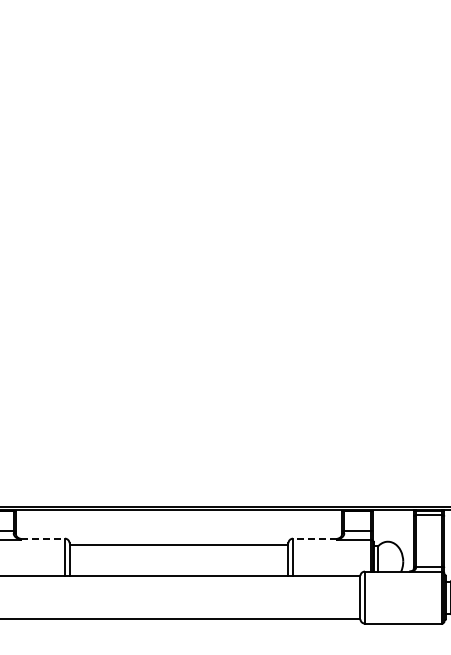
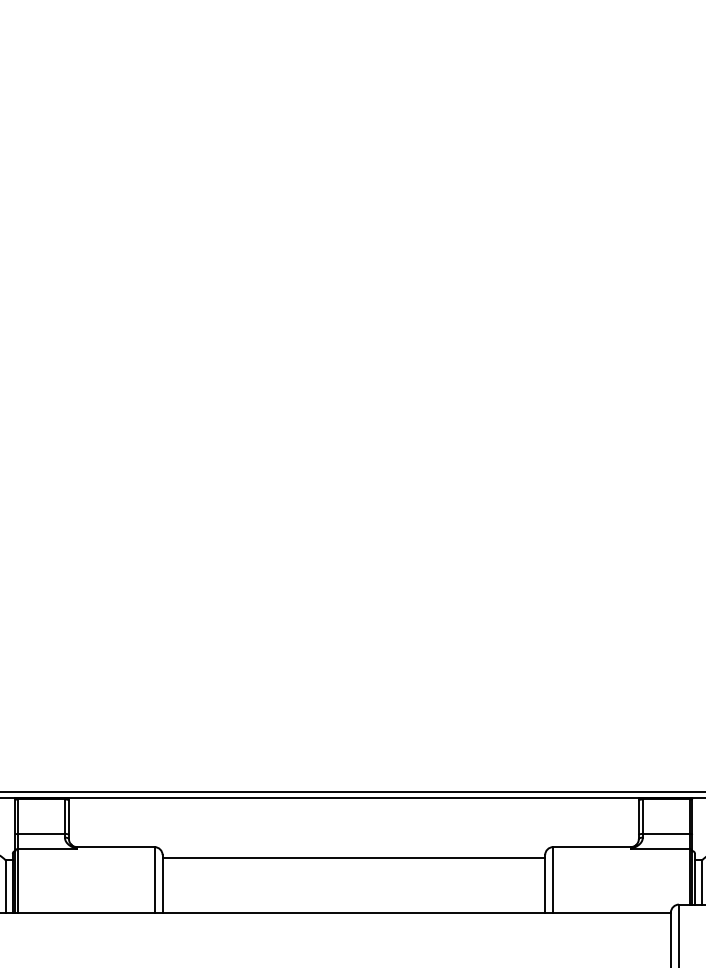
line: (43, 538) -> (117, 846), dashed -> solid
line: (314, 538) -> (590, 846), dashed -> solid

